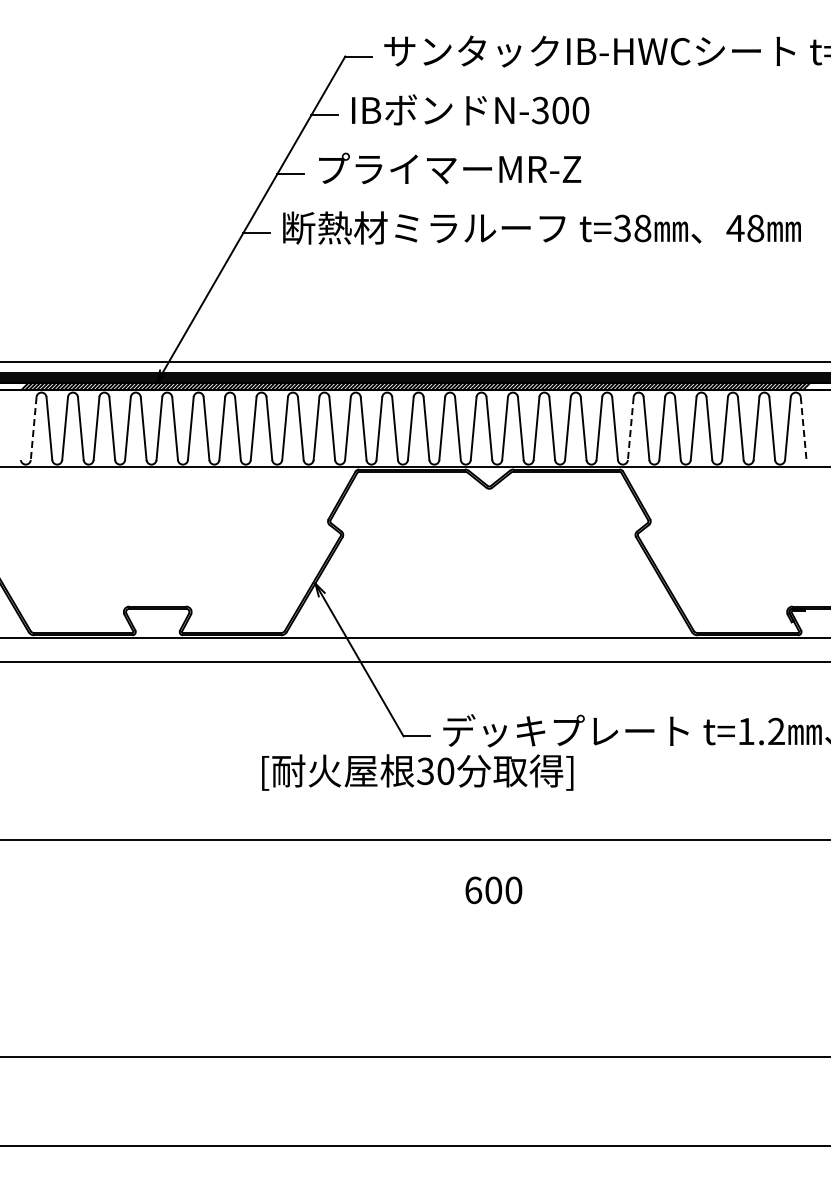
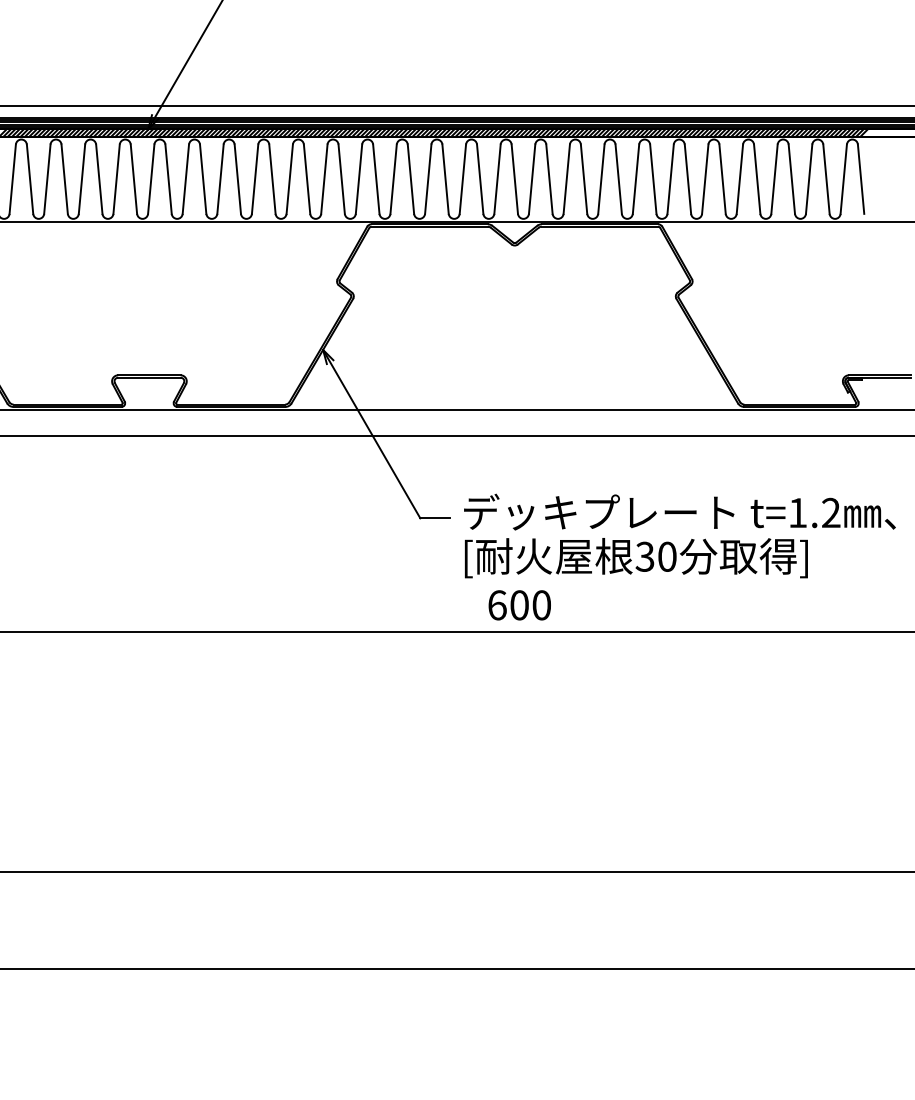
line: (33, 428) -> (12, 179), dashed -> solid
line: (630, 428) -> (670, 179), dashed -> solid
line: (803, 428) -> (860, 179), dashed -> solid
text: (417, 772) -> (636, 558), moved
text: (493, 890) -> (519, 605), moved

